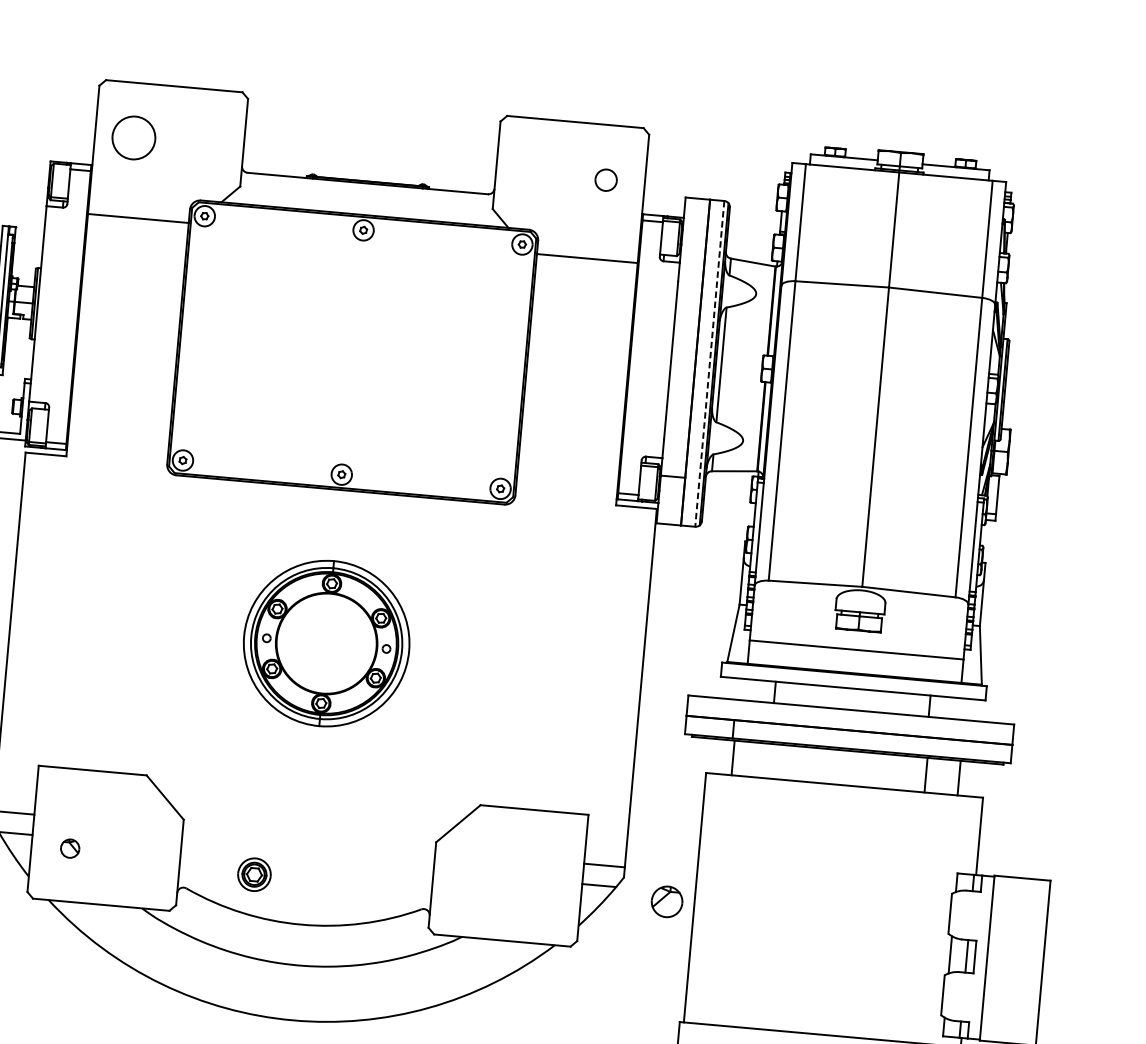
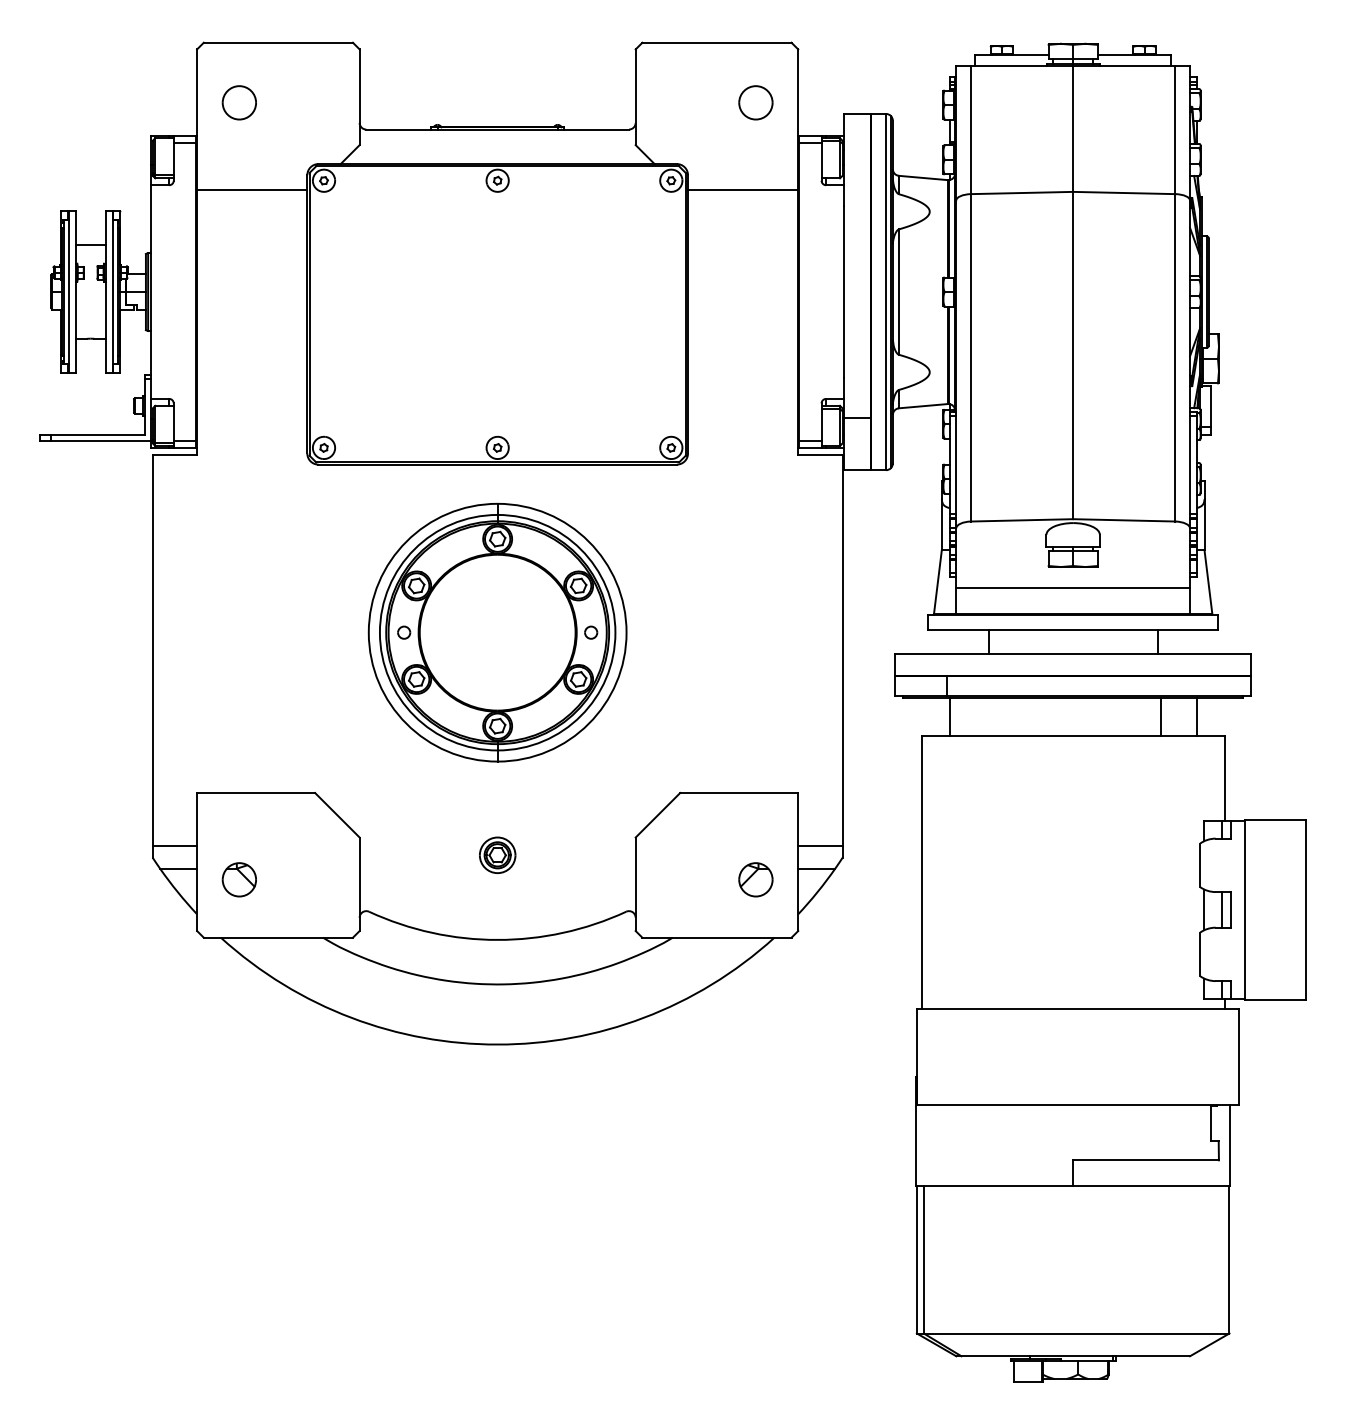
part: (132, 137) -> (238, 102), size x0.71
part: (605, 179) -> (755, 102), size x1.43
line: (710, 364) -> (886, 292), dashed -> solid
part: (326, 643) -> (497, 632), size x1.43
part: (69, 848) -> (238, 879), size x1.67
part: (254, 873) -> (497, 854), moved
part: (666, 901) -> (755, 879), moved

